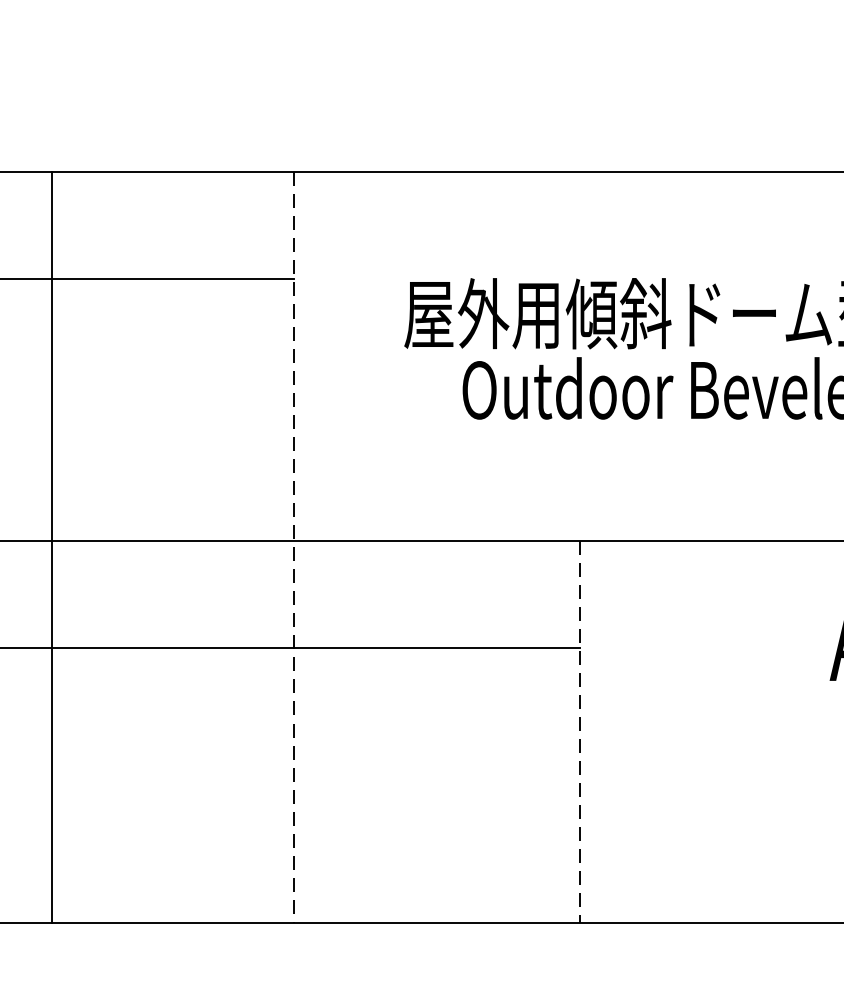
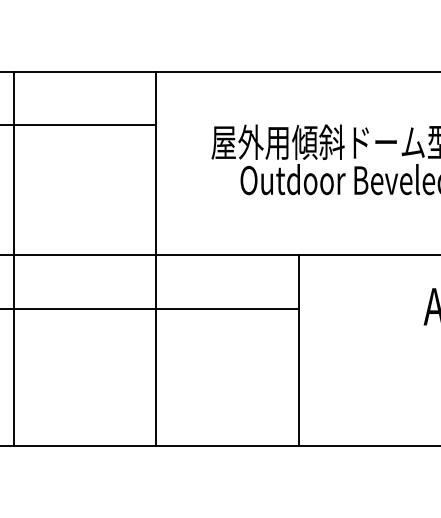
line: (51, 546) -> (13, 258), moved
line: (294, 548) -> (156, 259), dashed -> solid
line: (580, 733) -> (299, 351), dashed -> solid

